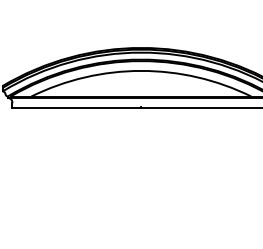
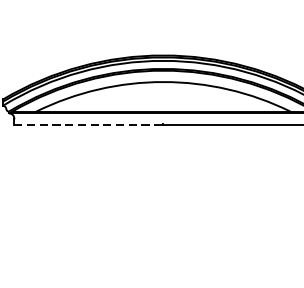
line: (77, 107) -> (89, 124), solid -> dashed

